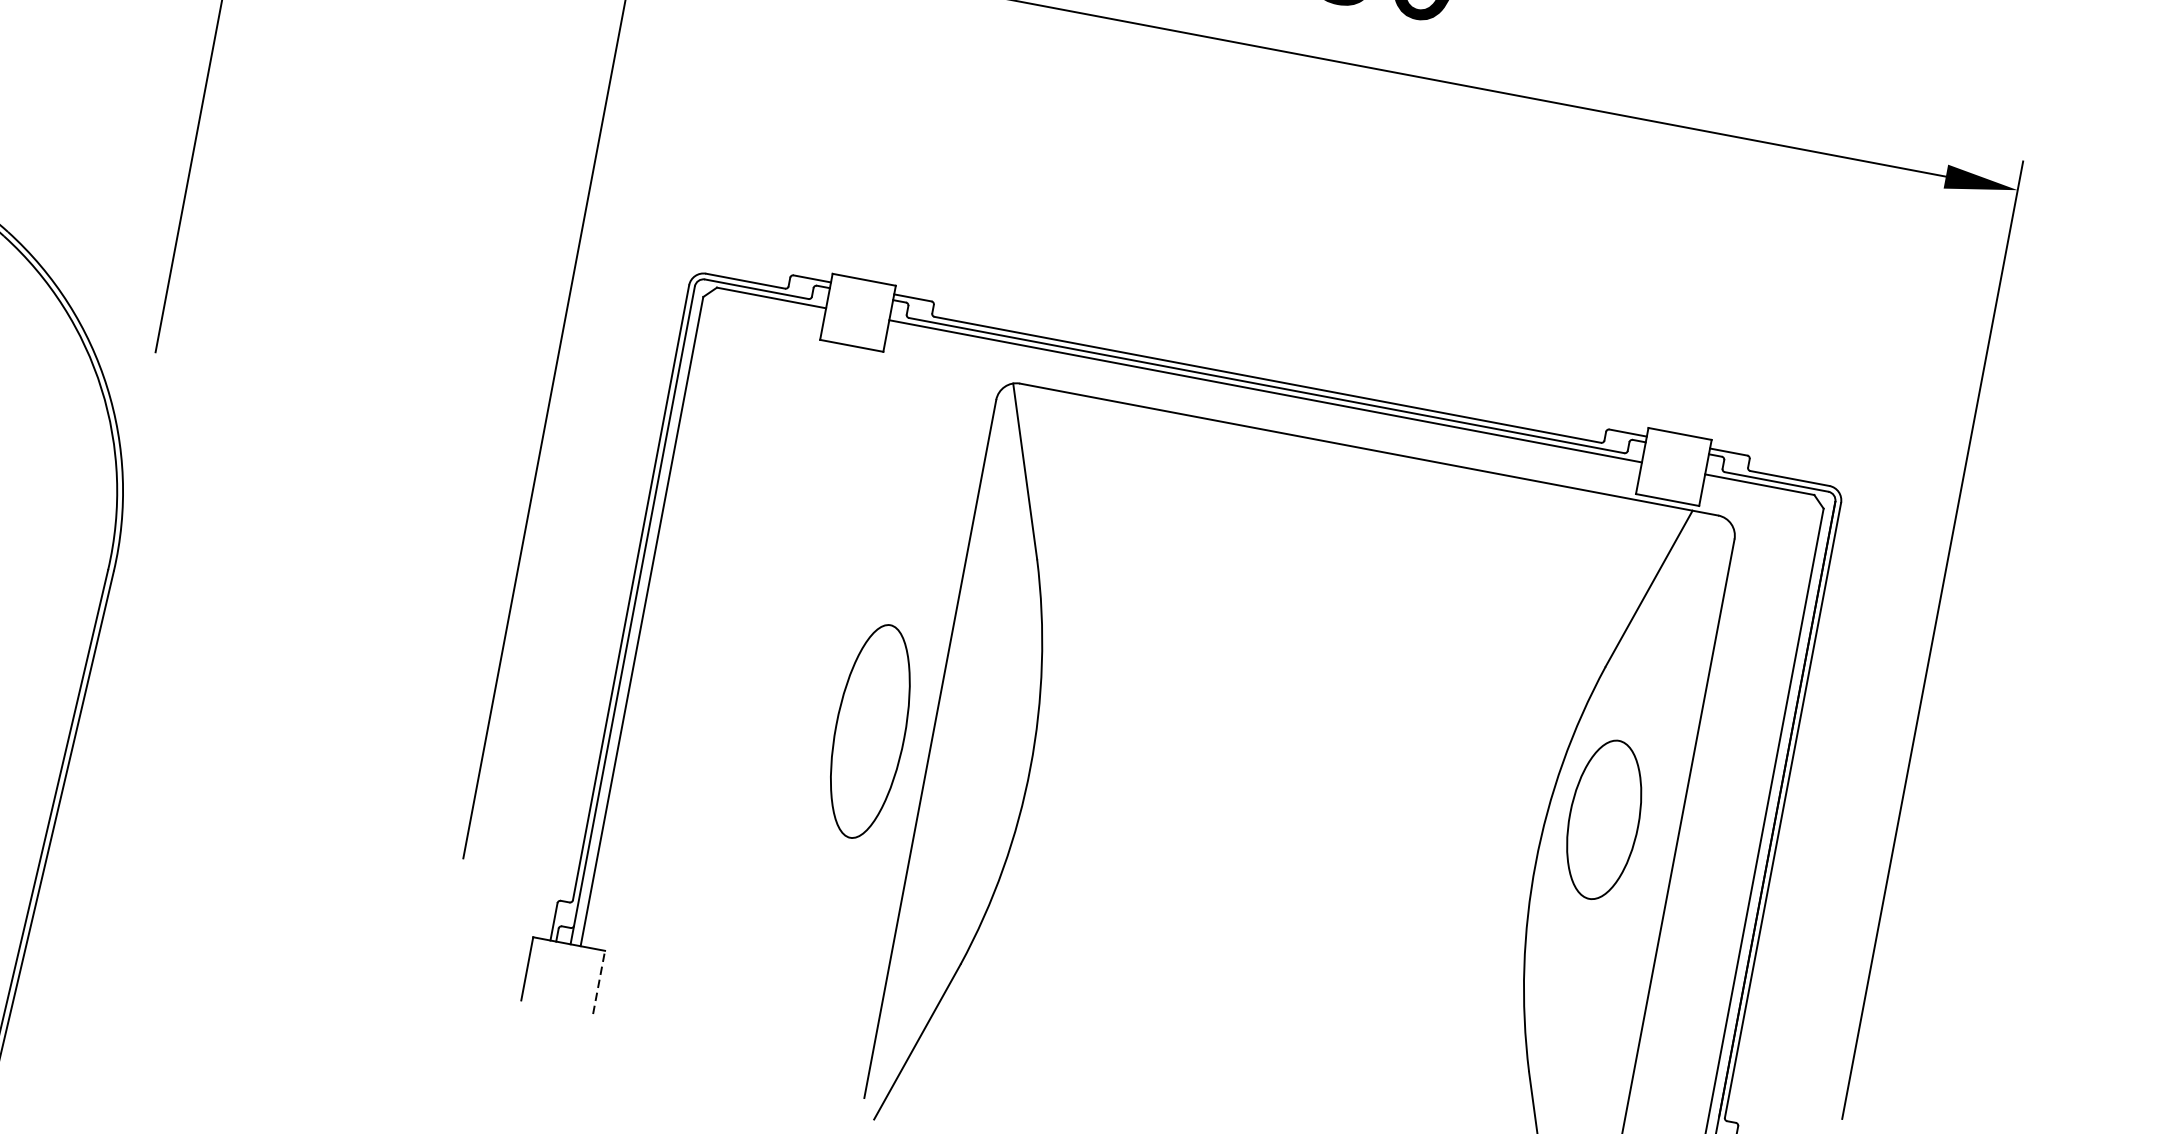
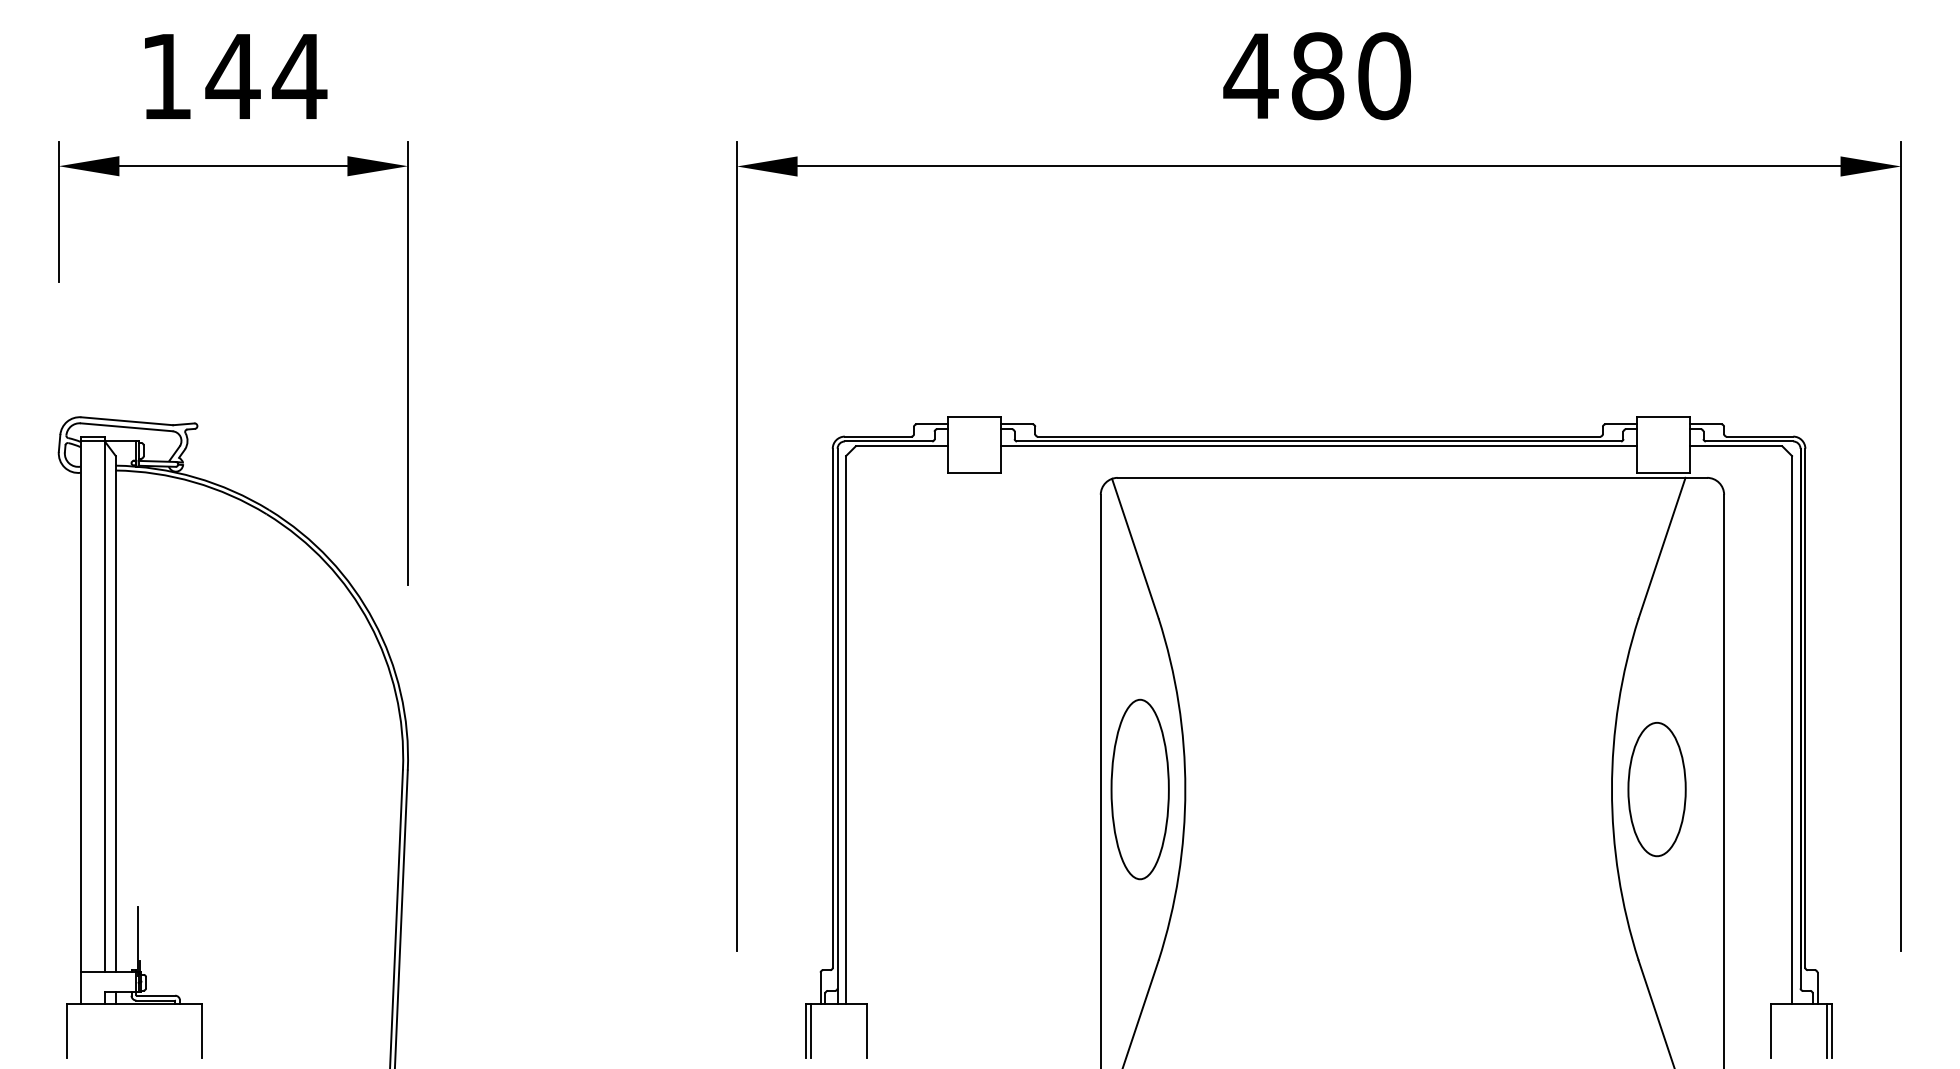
part: (869, 731) -> (1139, 789), moved
part: (1603, 819) -> (1656, 789), moved
line: (532, 969) -> (810, 1030), added
line: (598, 981) -> (866, 1030), dashed -> solid

